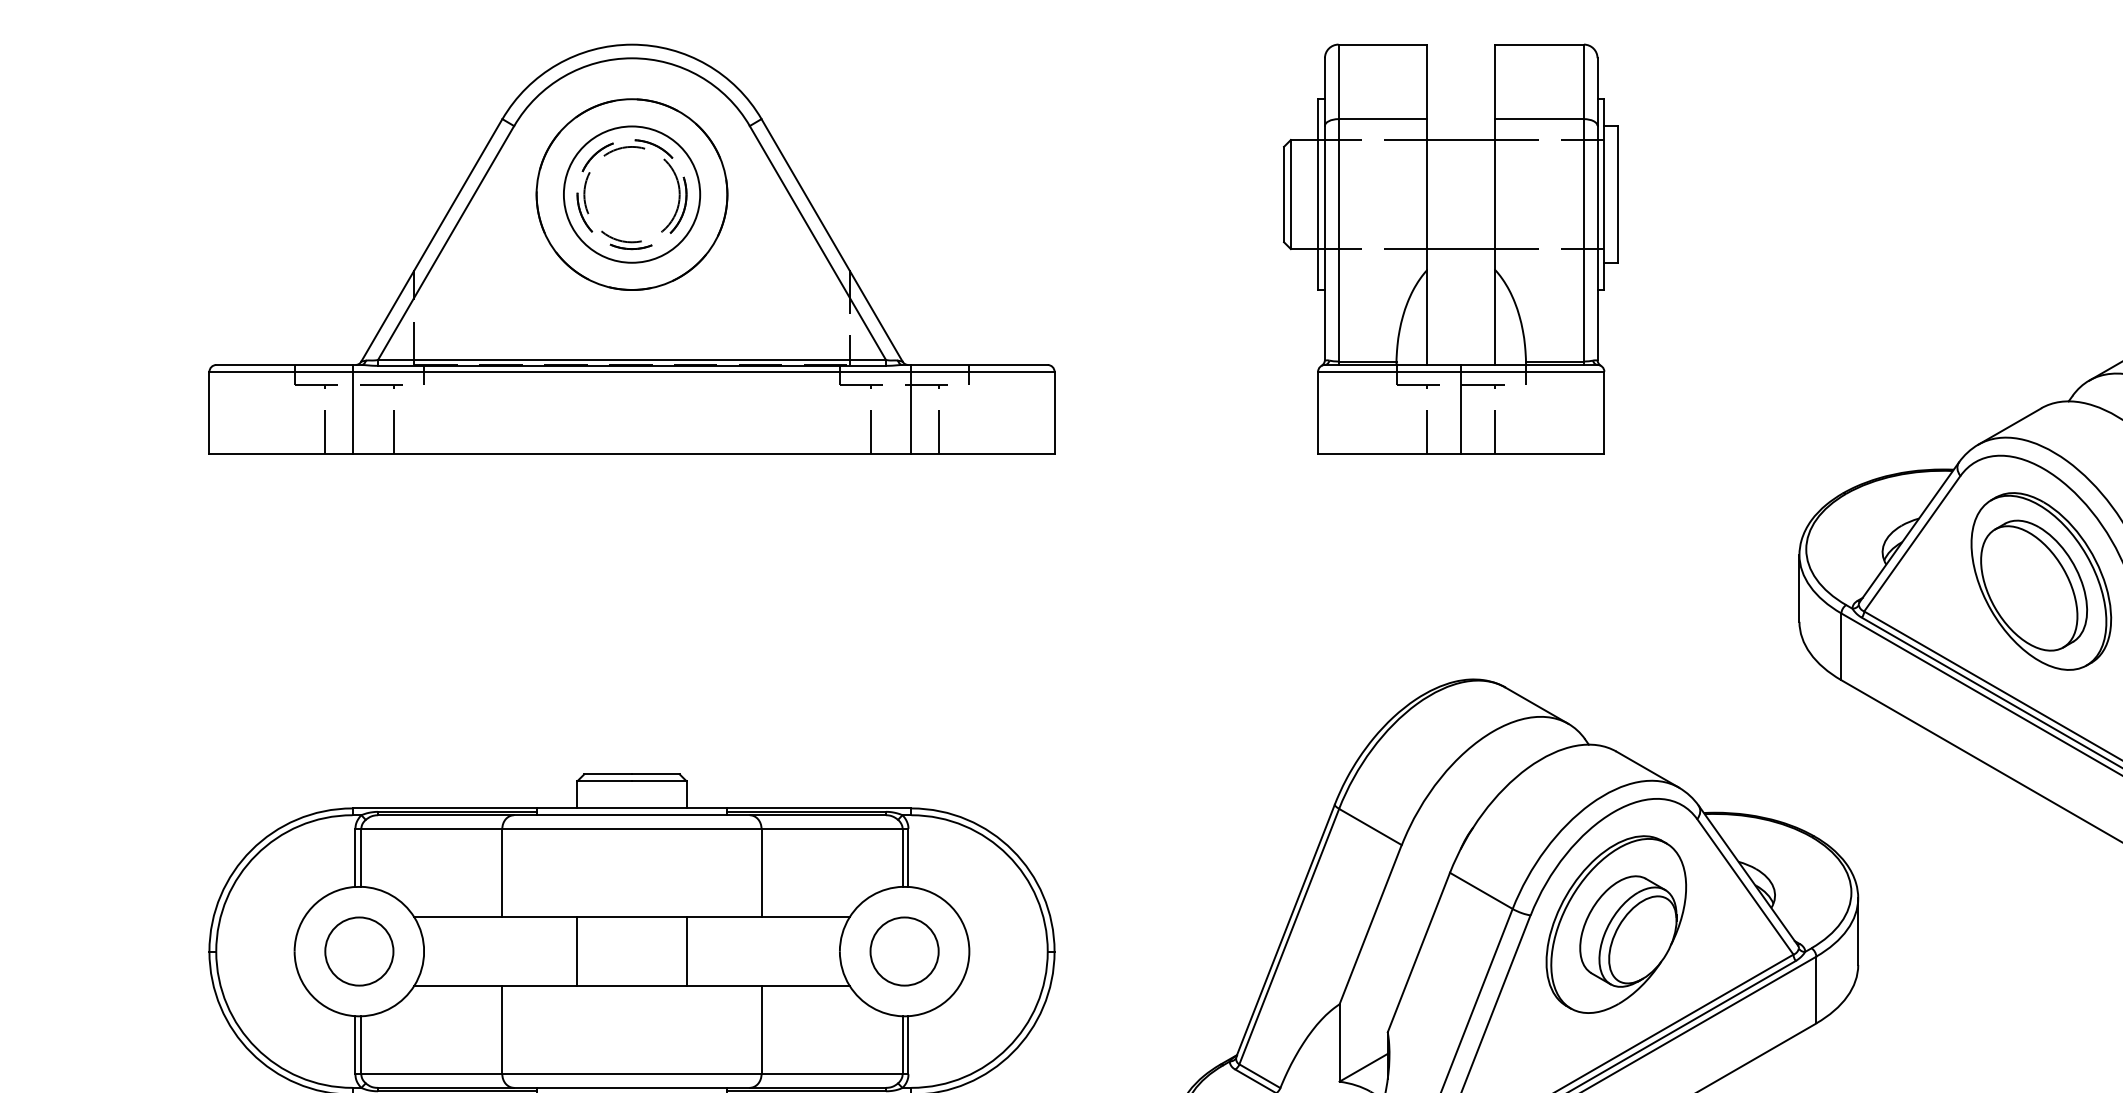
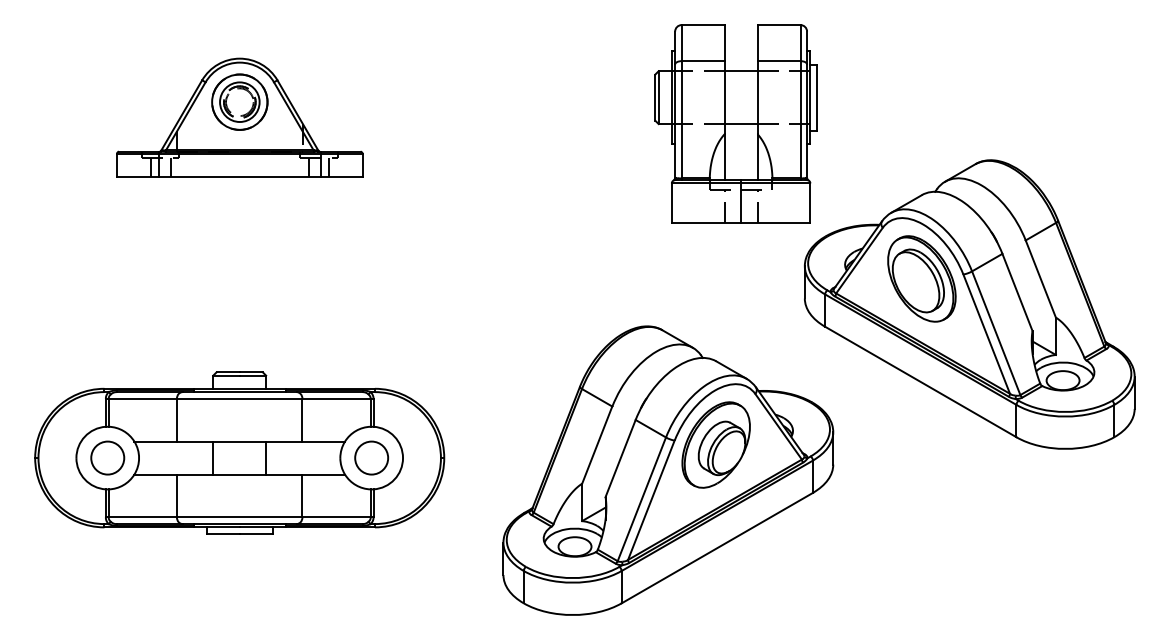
part: (631, 247) -> (239, 117), size x0.6
part: (1449, 247) -> (735, 123), moved

